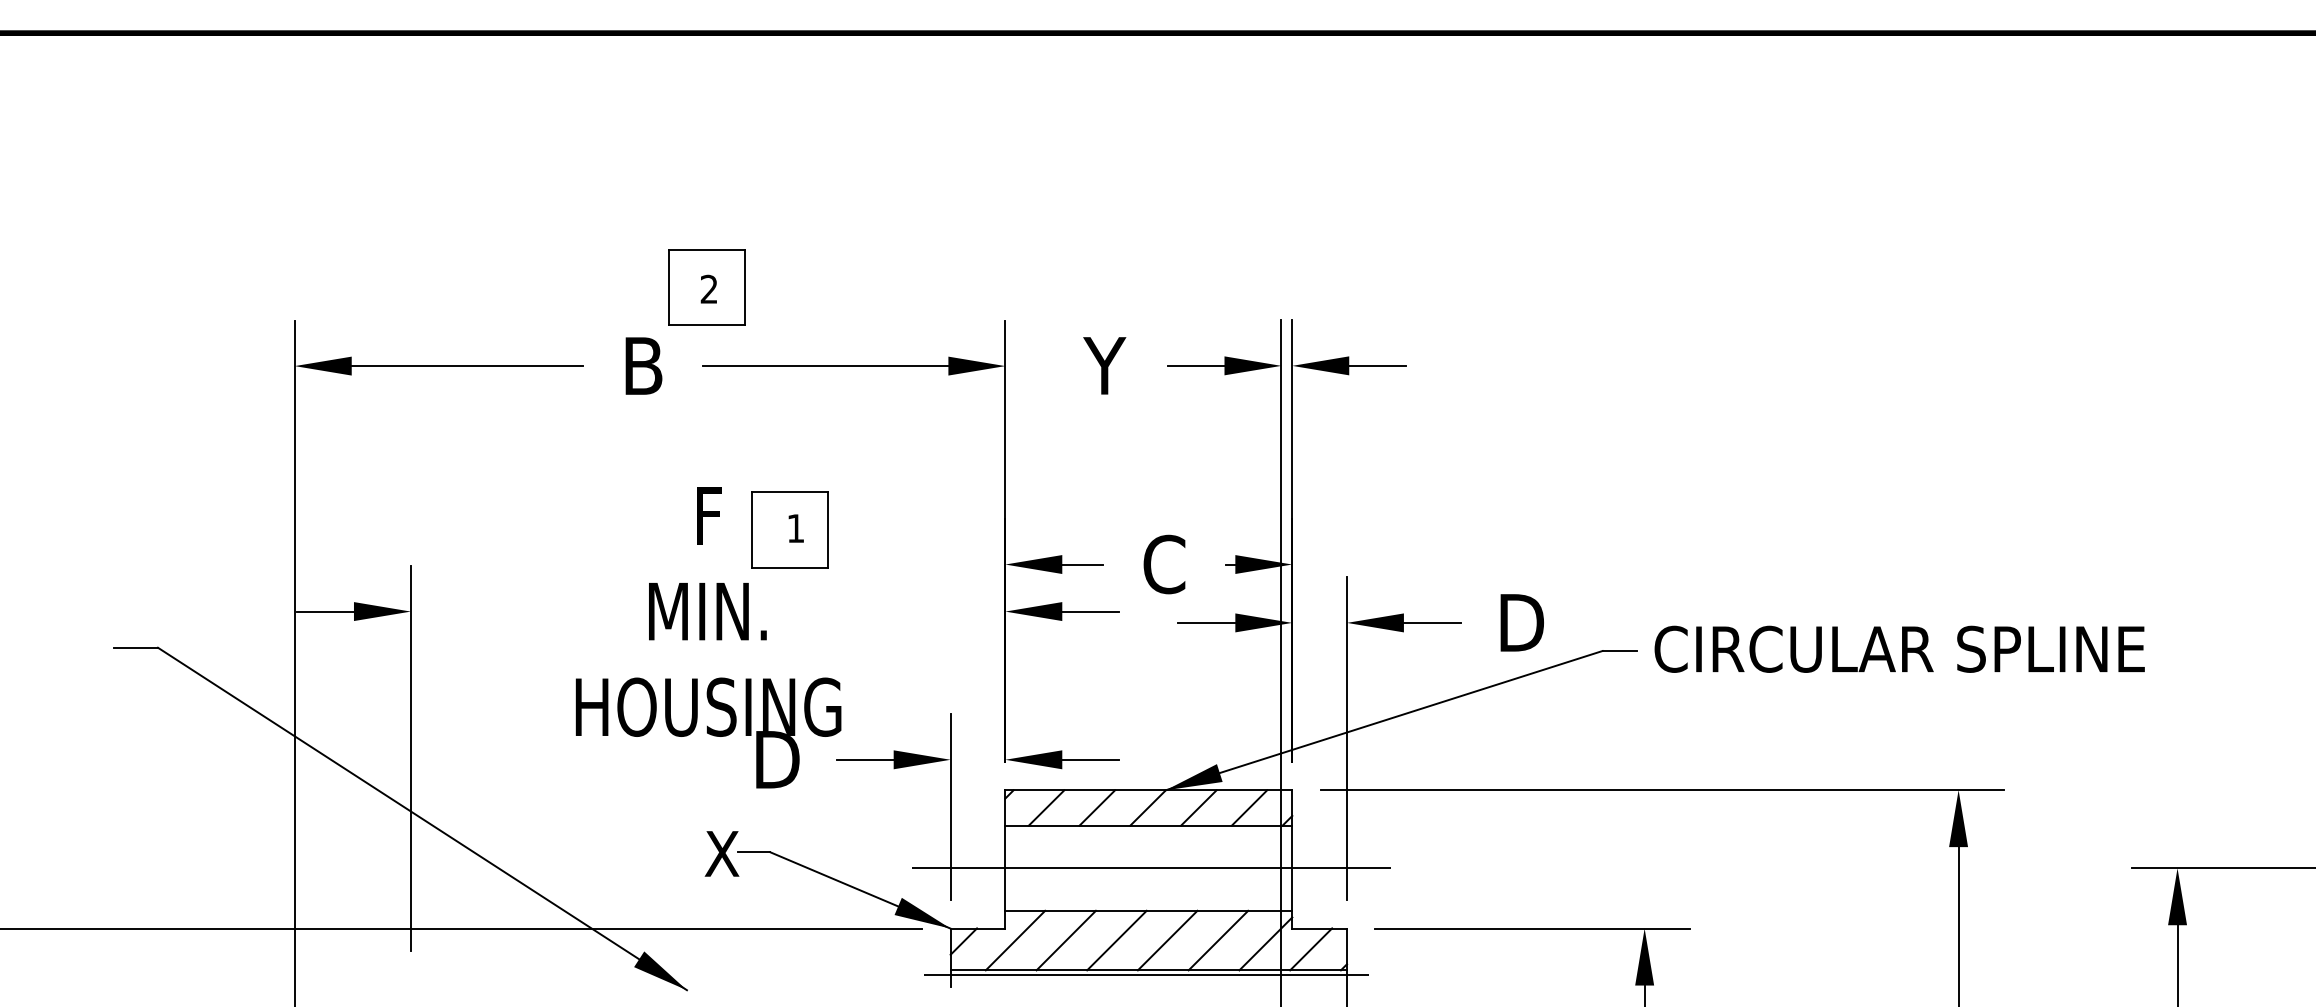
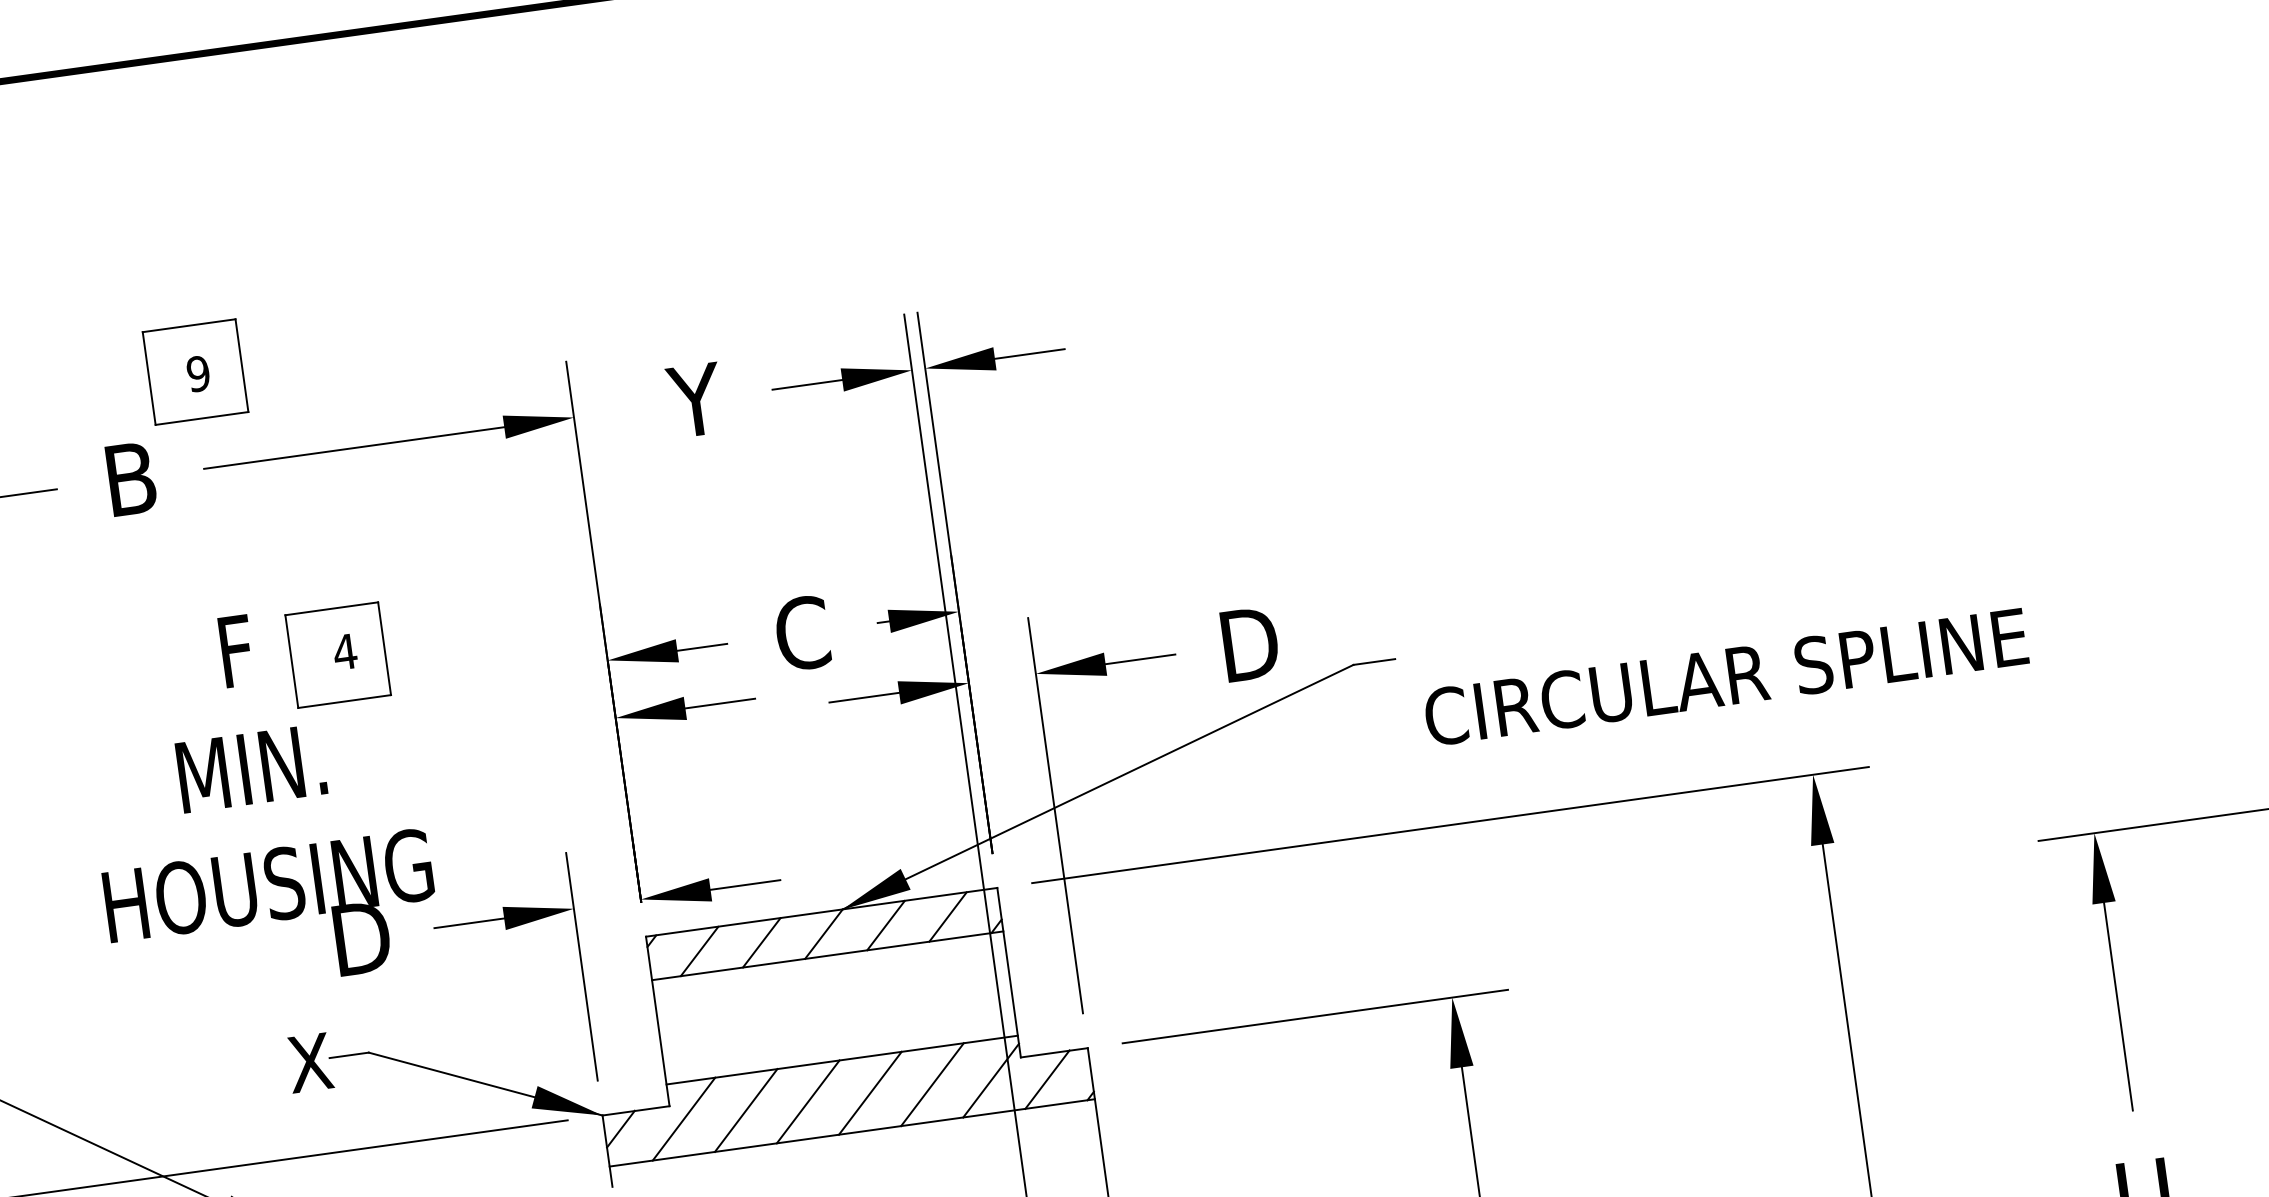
text: (708, 289) -> (197, 374), 2 -> 9
text: (795, 528) -> (344, 652), 1 -> 4
text: (1899, 648) -> (1725, 676), moved
line: (1151, 868) -> (838, 1007), removed
line: (1146, 975) -> (850, 1139), removed

